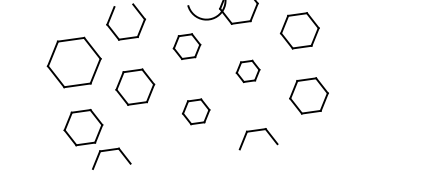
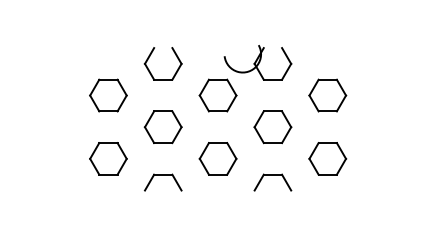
part: (186, 46) -> (217, 95), size x1.43
part: (74, 62) -> (108, 95), size x0.71
part: (247, 71) -> (272, 127), size x1.67
part: (195, 111) -> (217, 158), size x1.43
part: (256, 131) -> (272, 175), moved
part: (109, 150) -> (163, 175), moved

